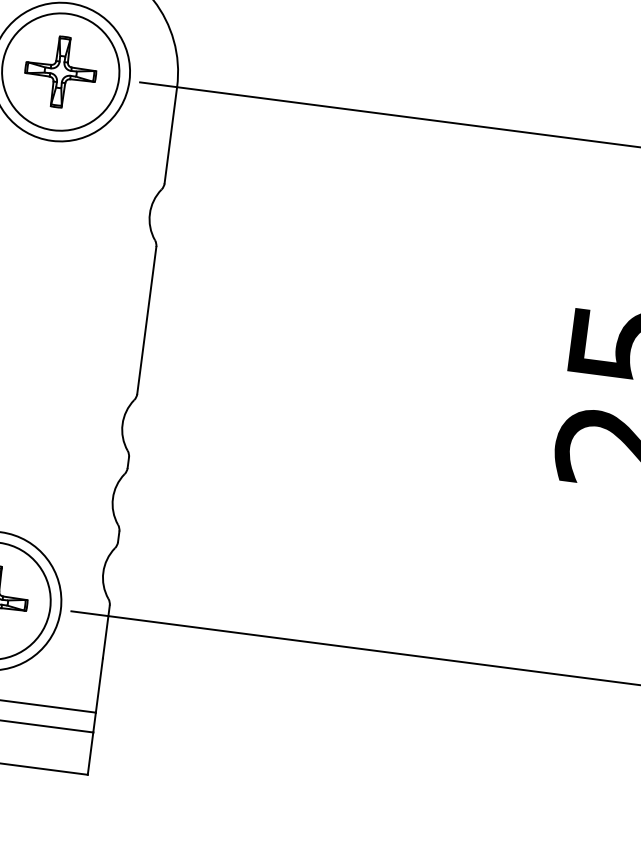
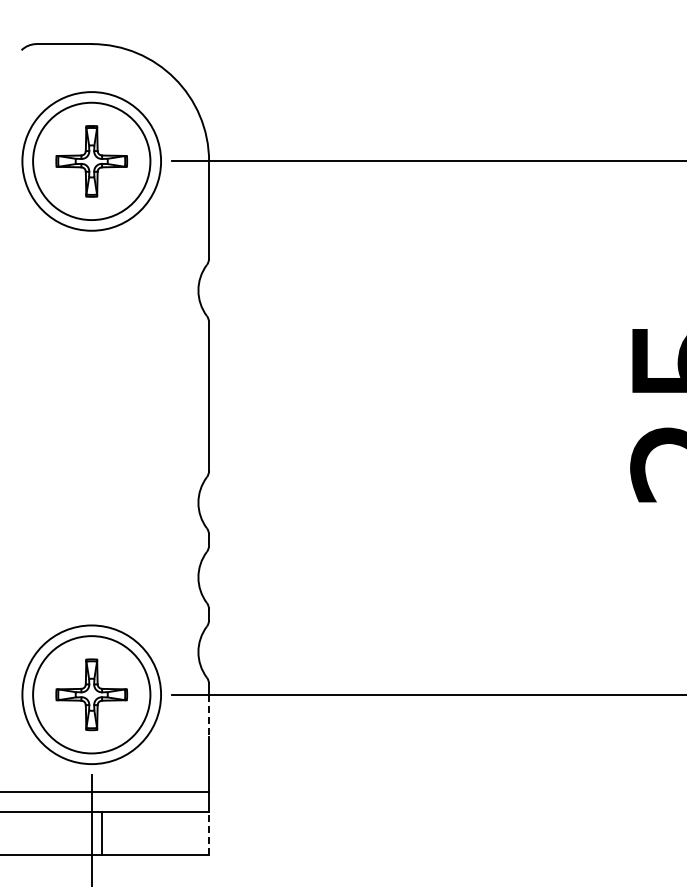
line: (106, 637) -> (209, 716), solid -> dashed
line: (91, 752) -> (209, 832), solid -> dashed

